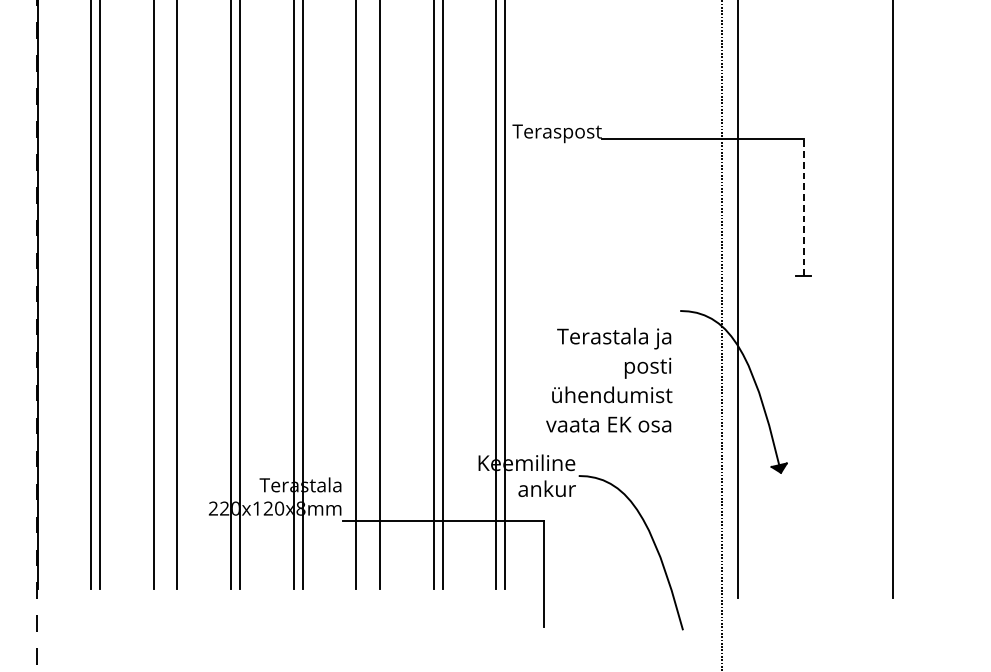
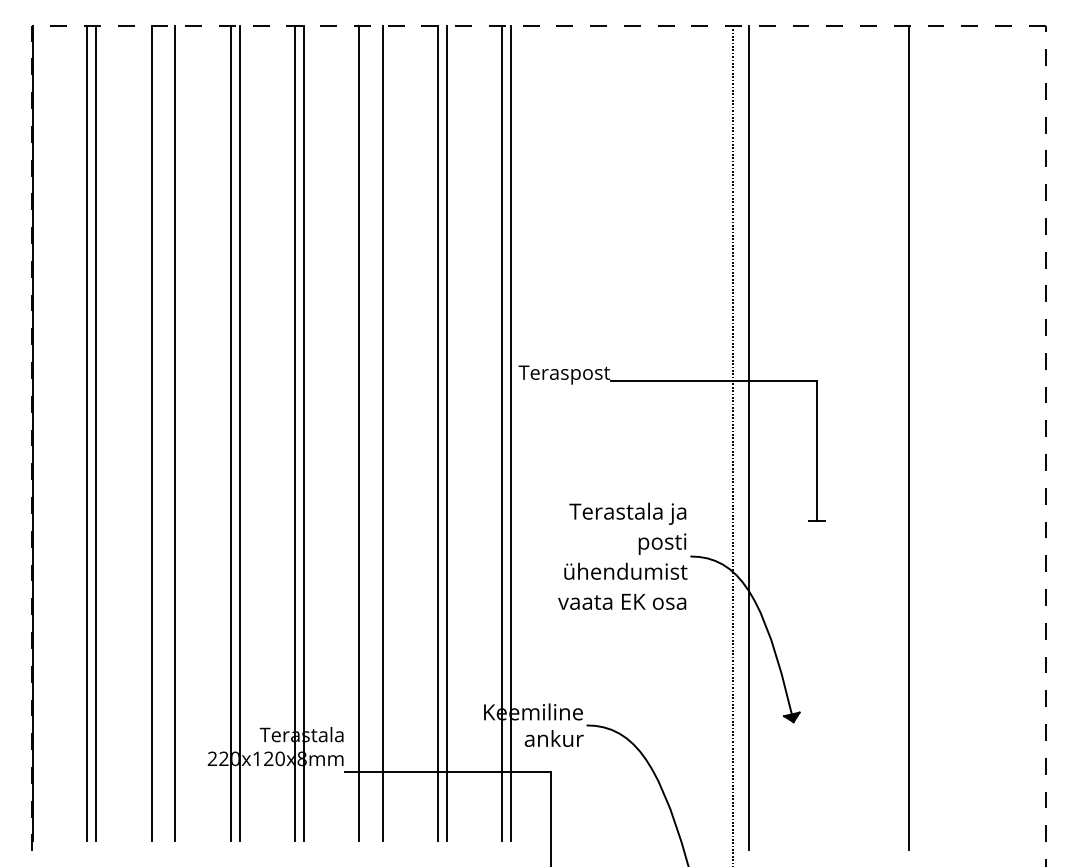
line: (803, 207) -> (816, 450), dashed -> solid
text: (608, 379) -> (622, 555), moved

